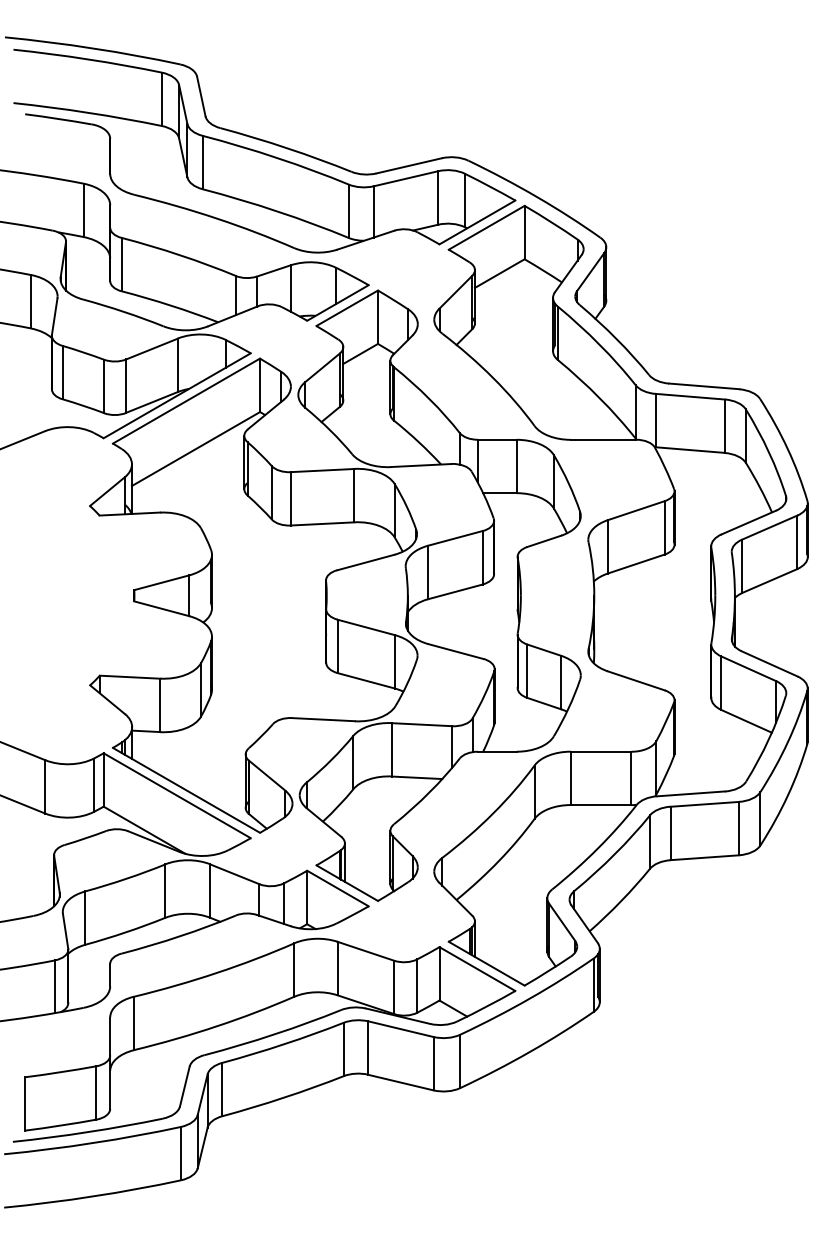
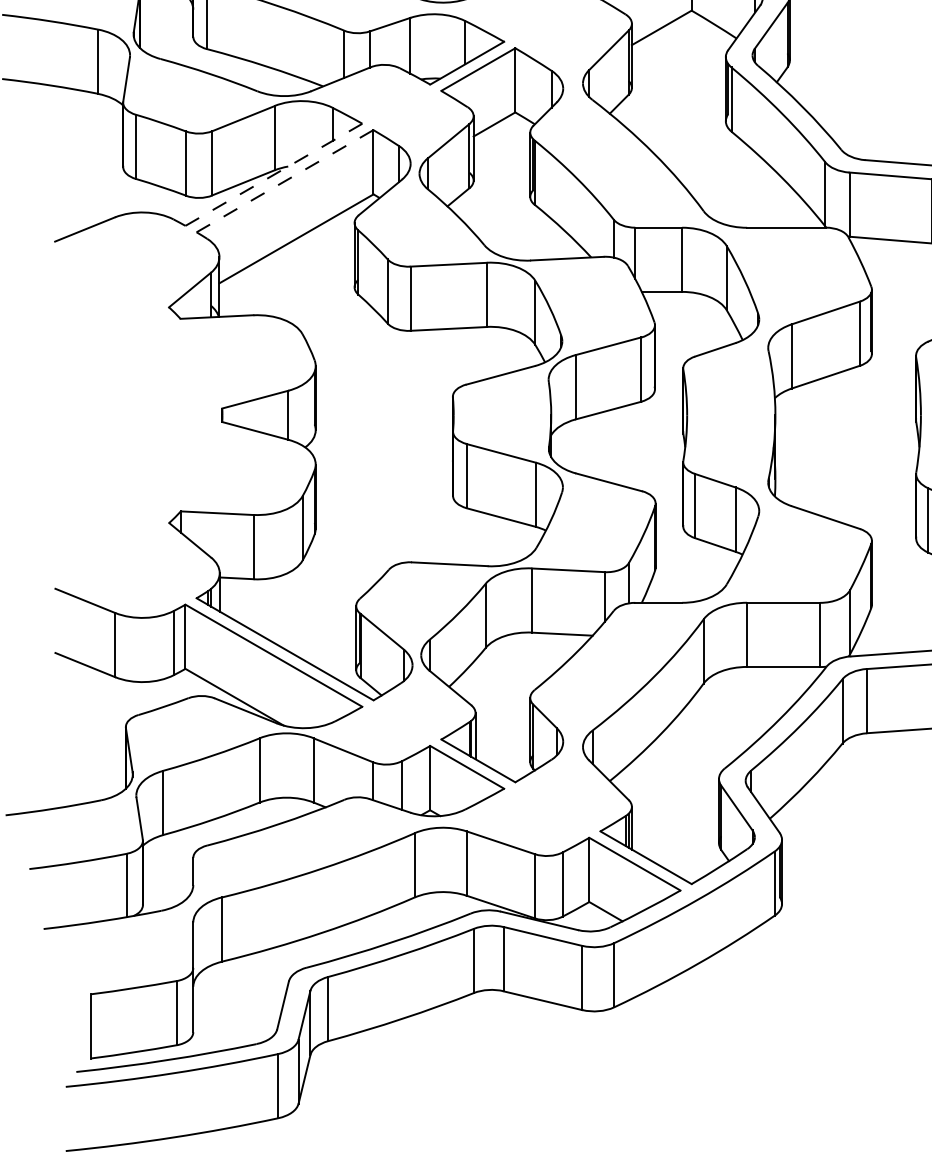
line: (177, 395) -> (274, 174), solid -> dashed
line: (186, 401) -> (285, 181), solid -> dashed

